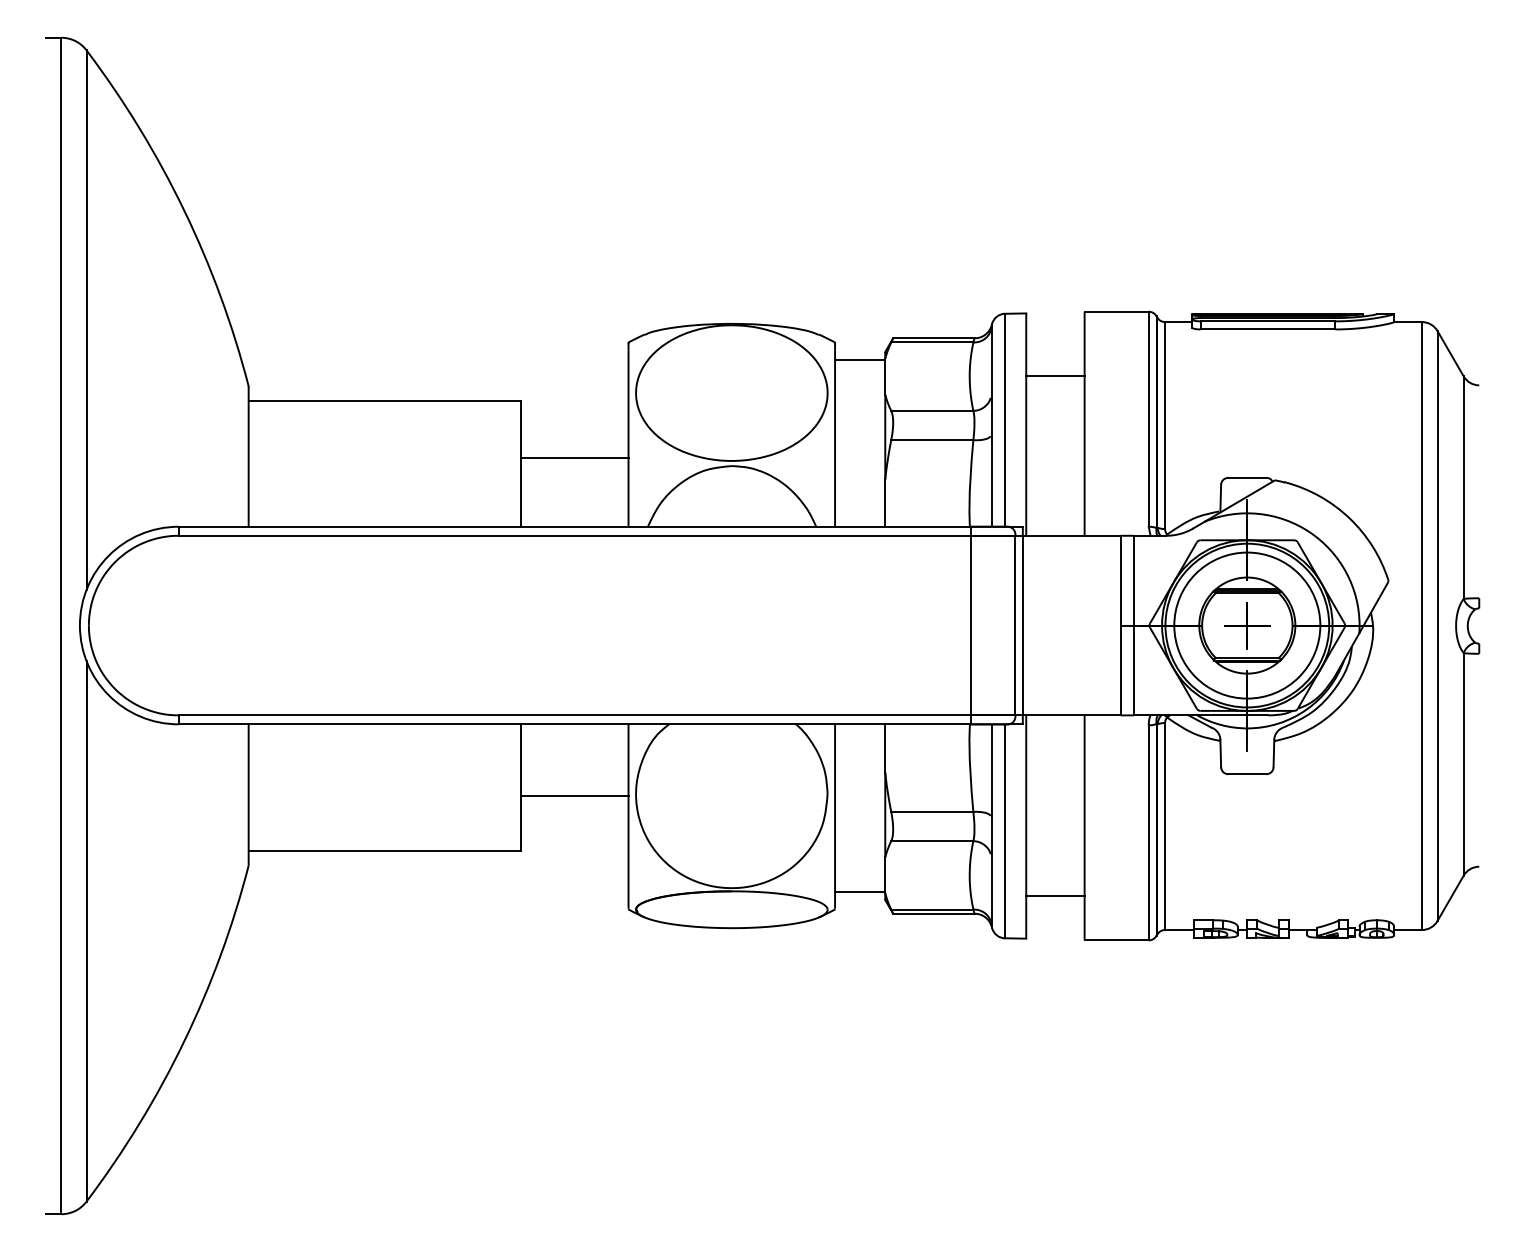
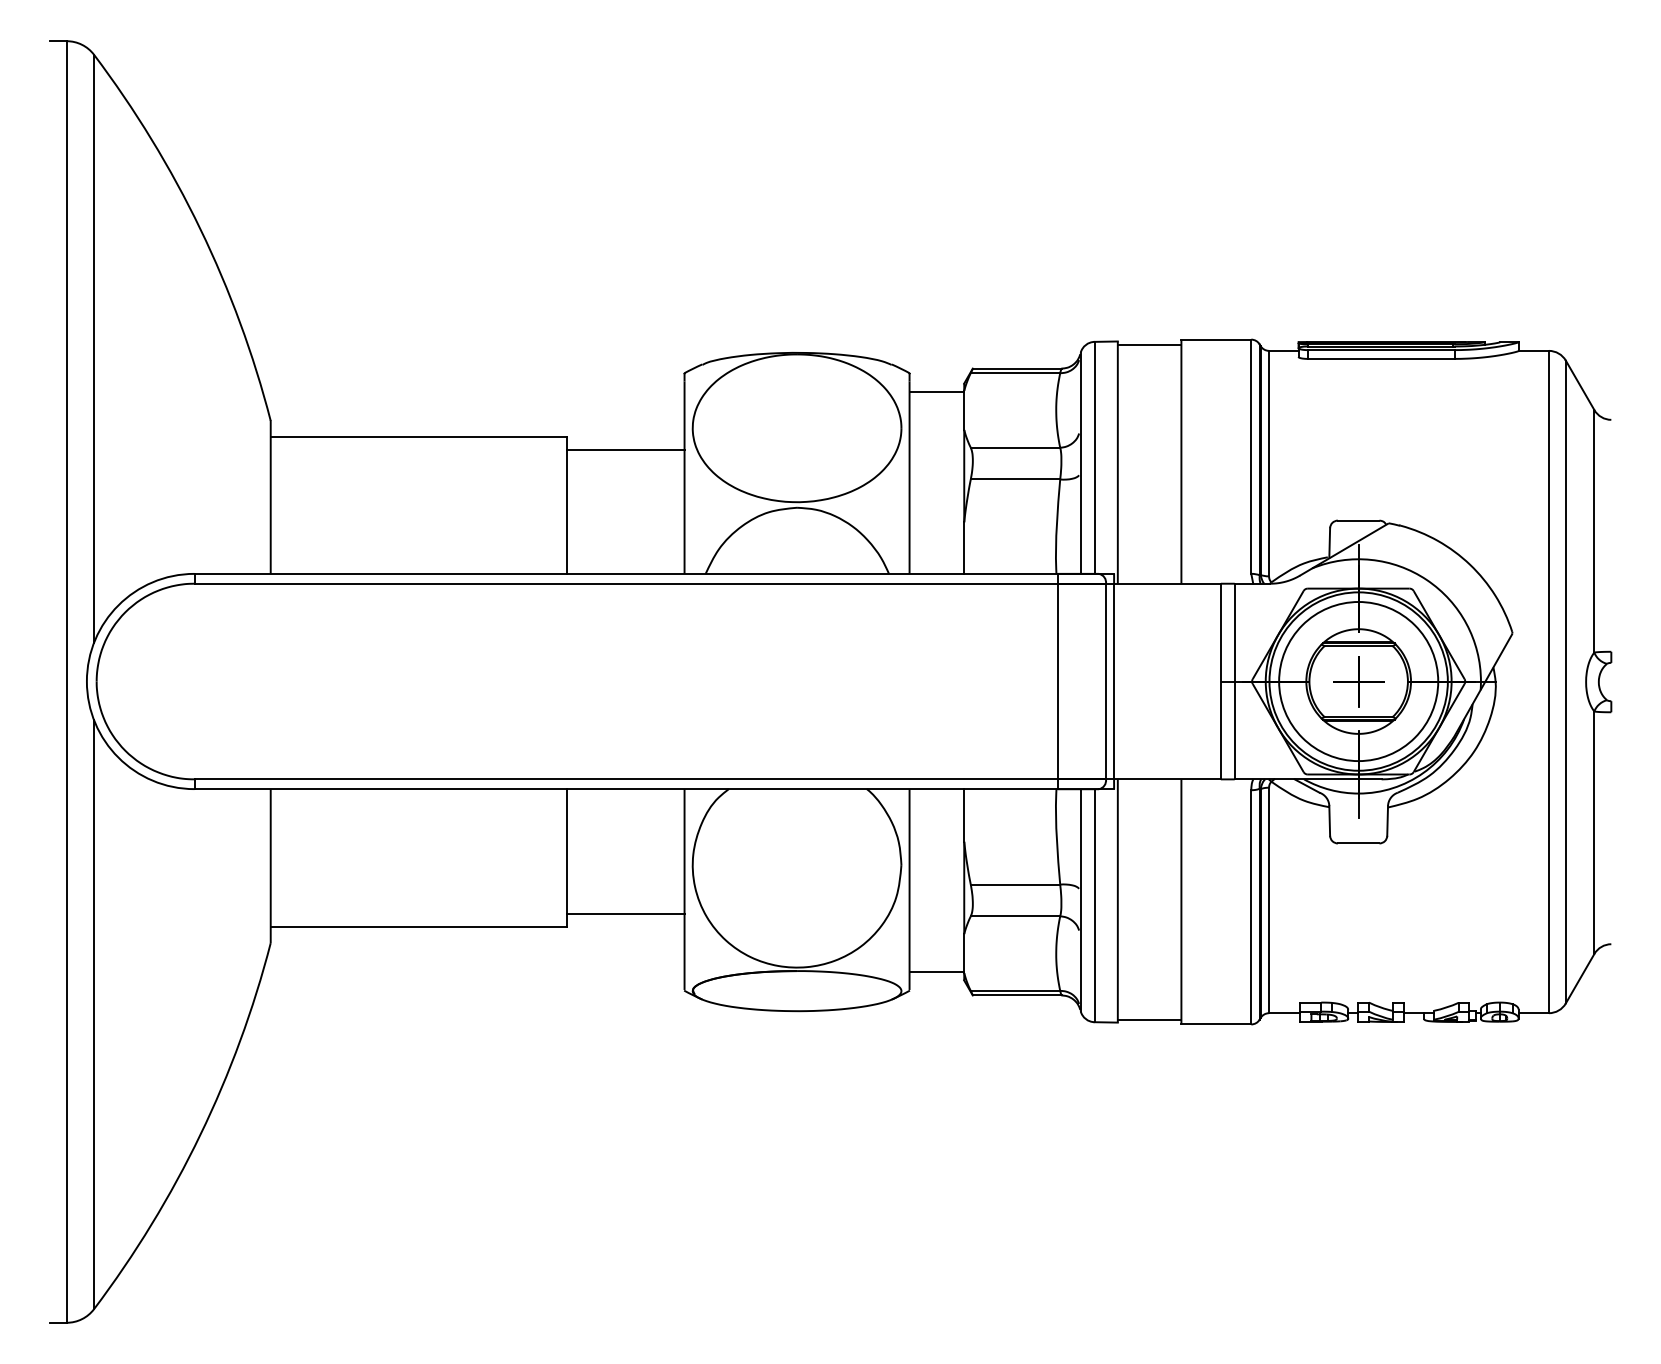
line: (1055, 376) -> (1149, 344), moved
line: (574, 457) -> (625, 449), moved
line: (574, 796) -> (625, 914), moved
line: (1055, 895) -> (1149, 1019), moved

